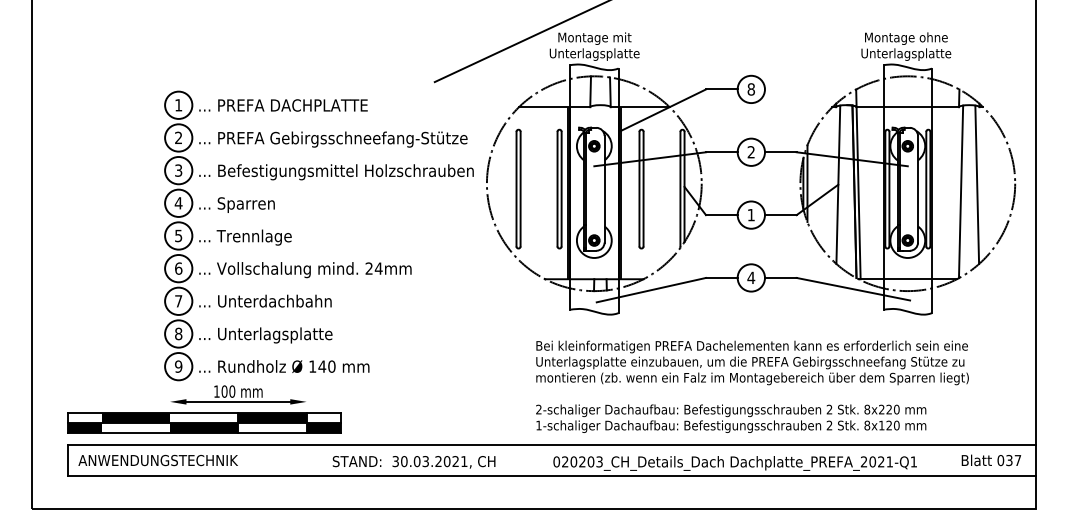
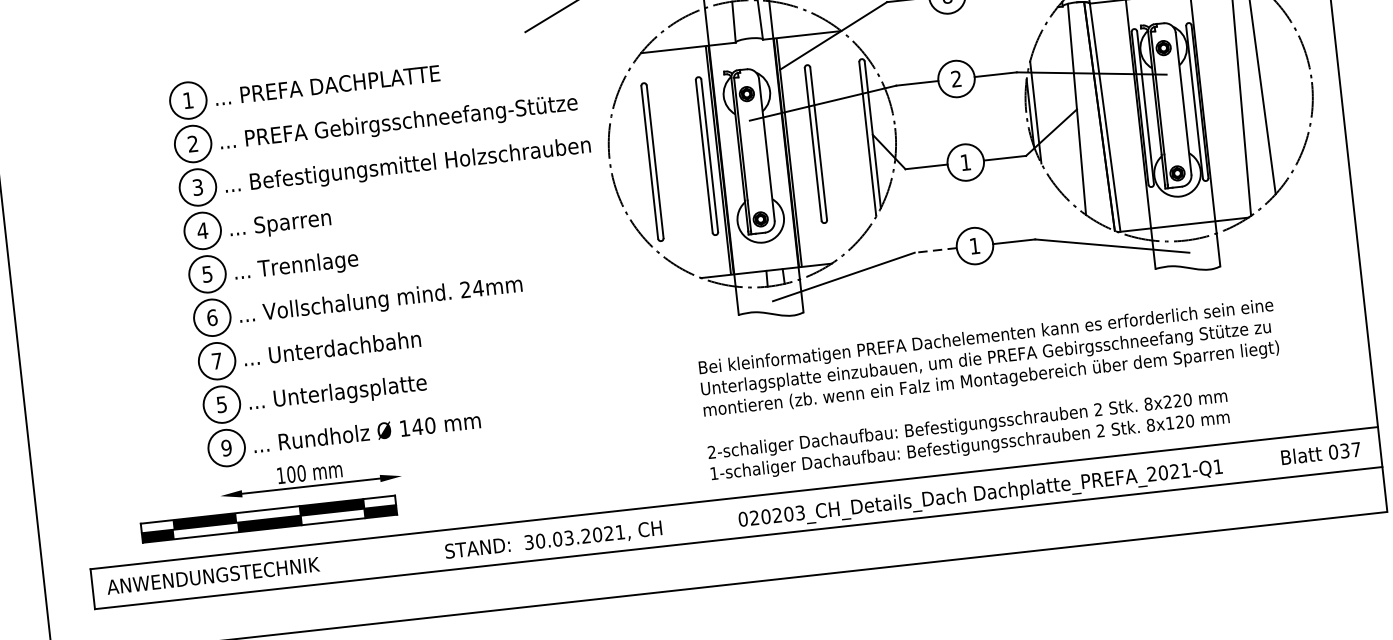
line: (721, 277) -> (935, 249), solid -> dashed
text: (751, 277) -> (975, 245), 4 -> 1
text: (178, 333) -> (221, 404), 8 -> 5
part: (204, 422) -> (269, 518), size x0.7

